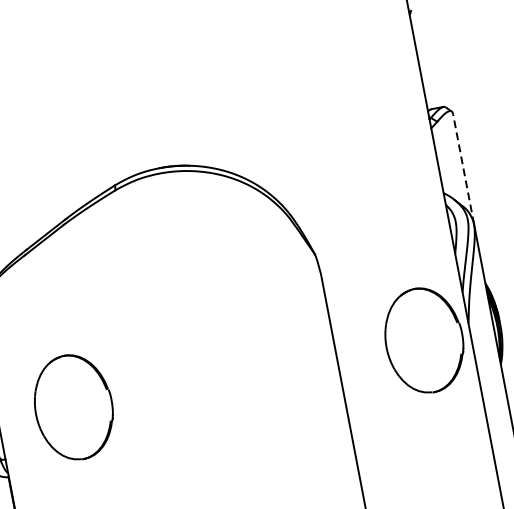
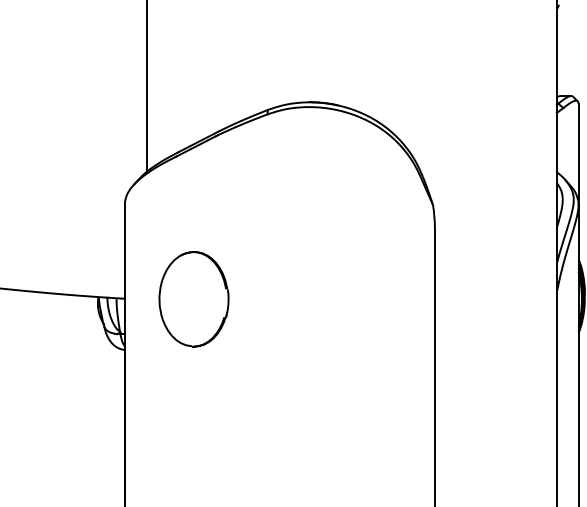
line: (463, 169) -> (578, 154), dashed -> solid
part: (423, 340) -> (514, 299), removed

